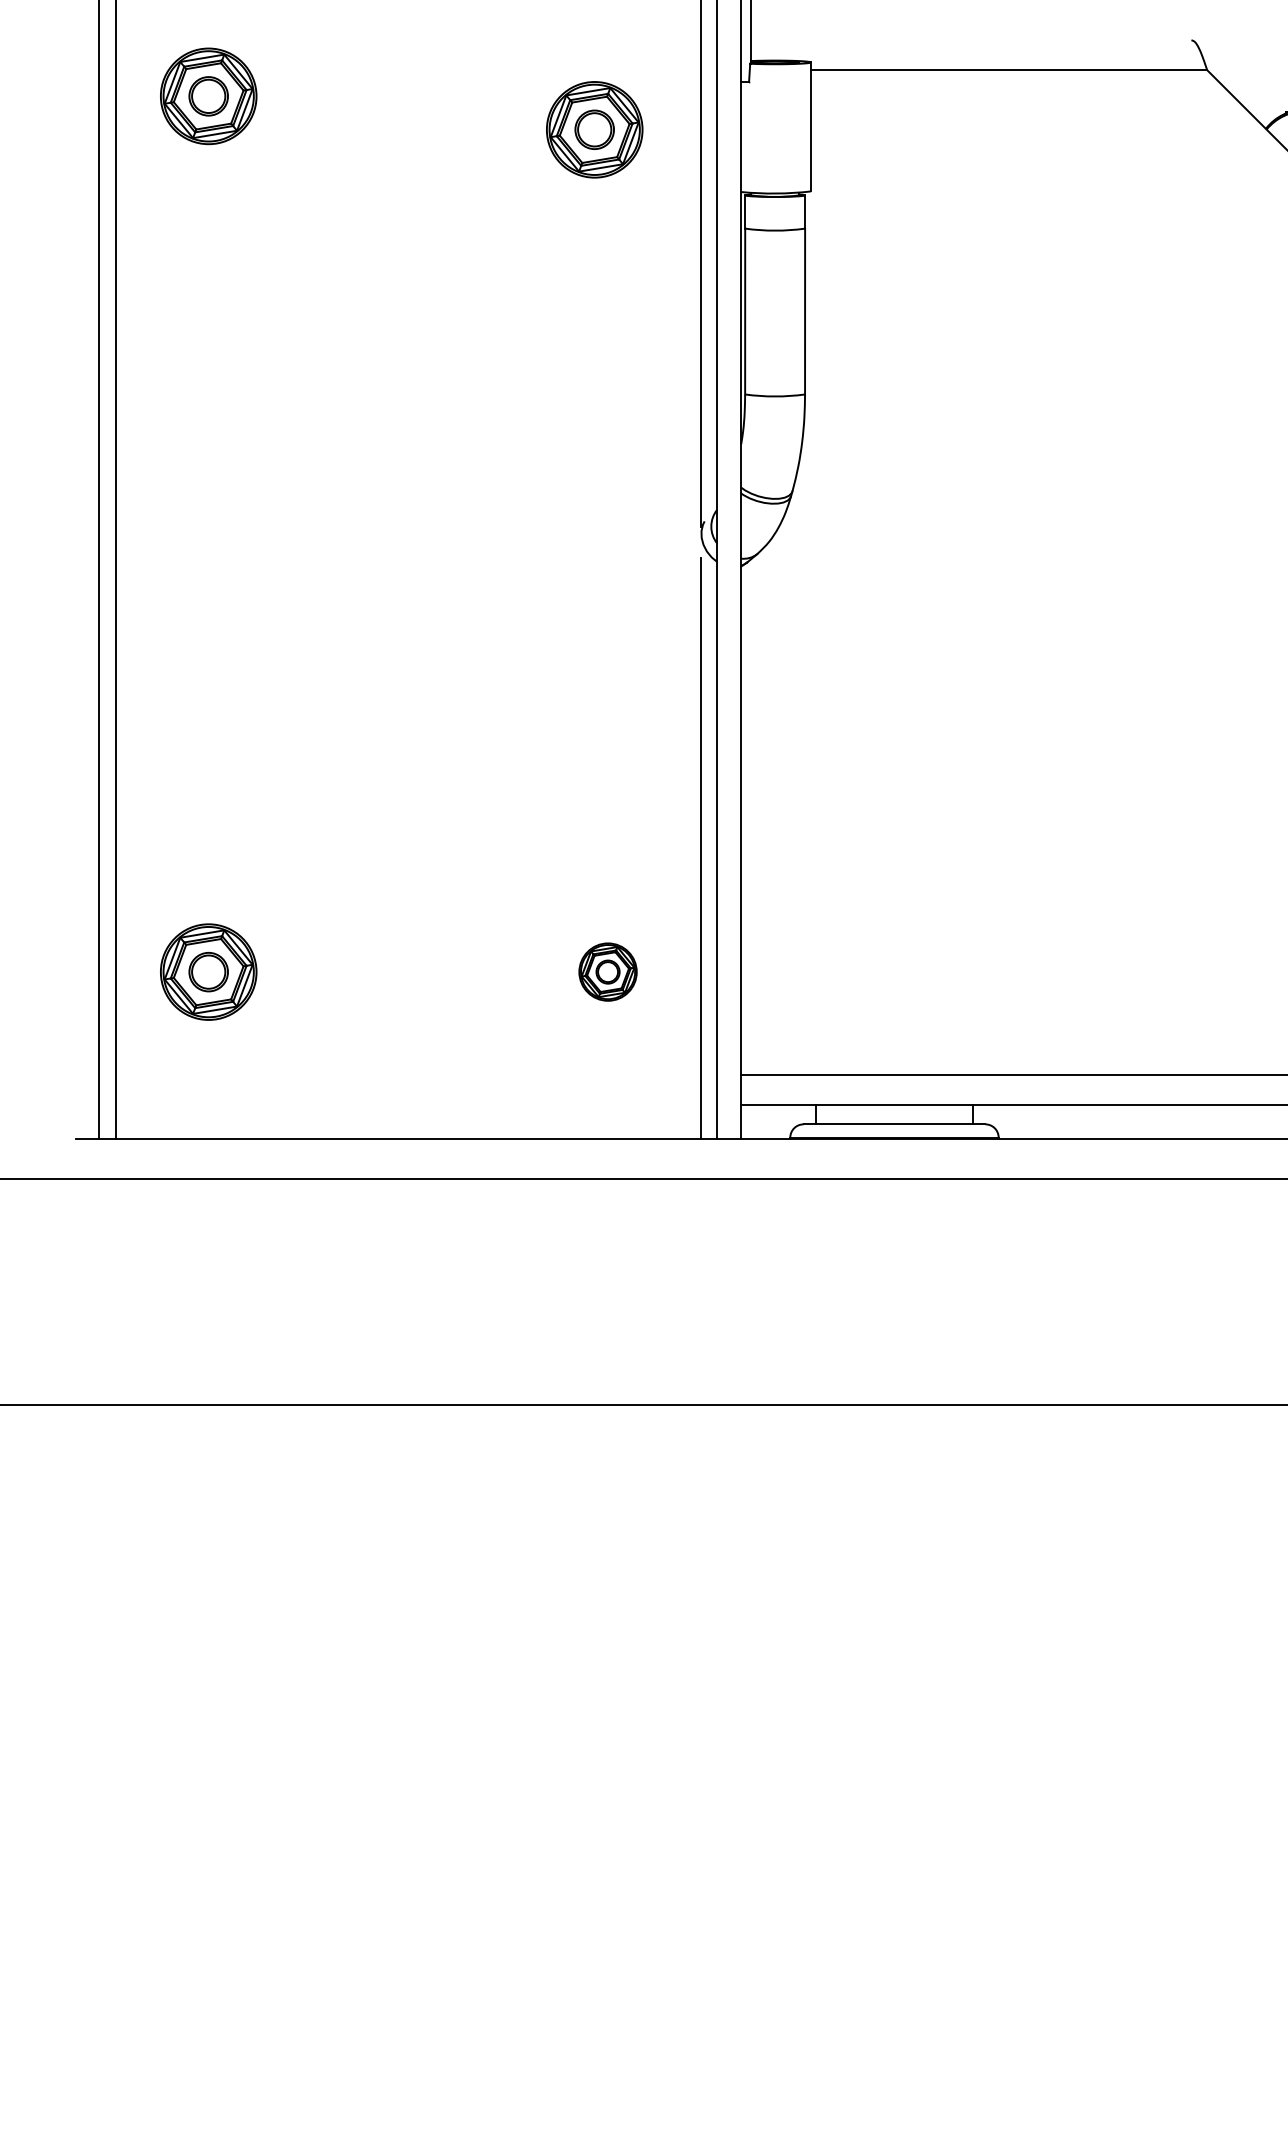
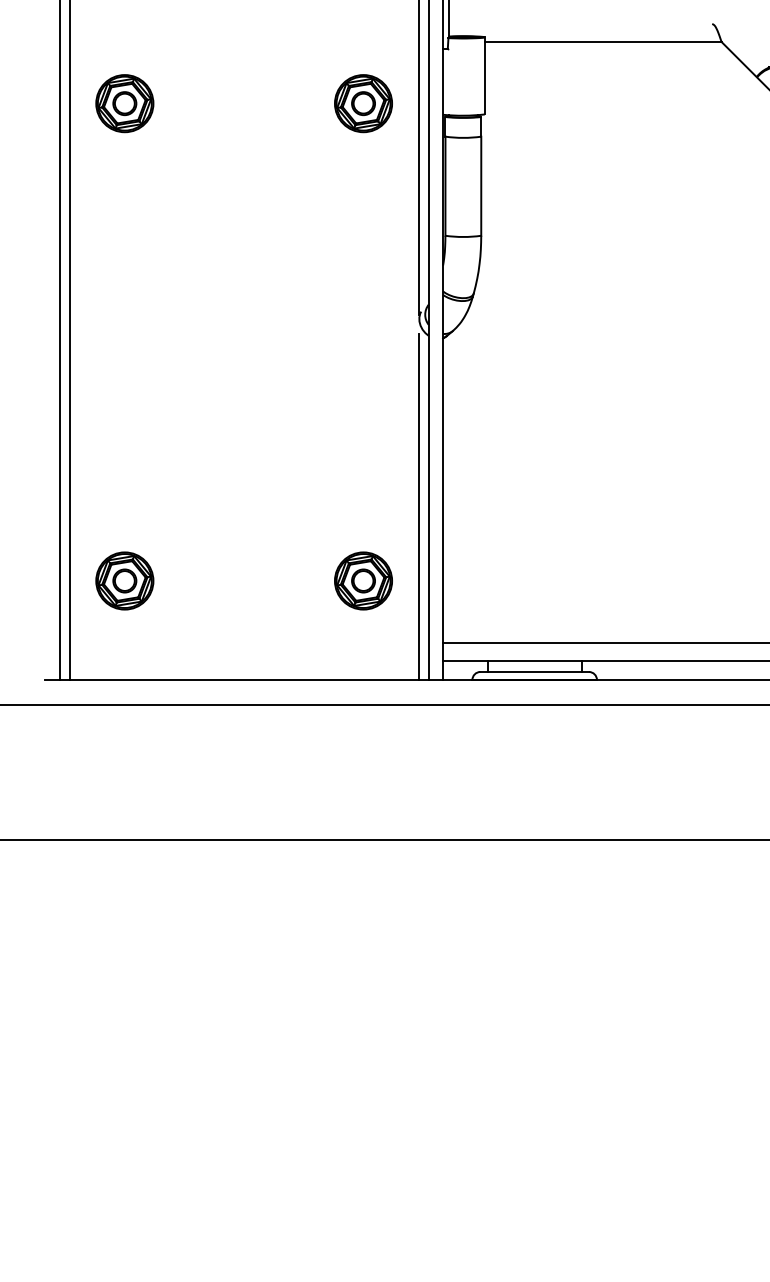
part: (208, 96) -> (124, 103), moved
part: (594, 129) -> (363, 103), moved
part: (608, 971) -> (363, 580), size x1.67

